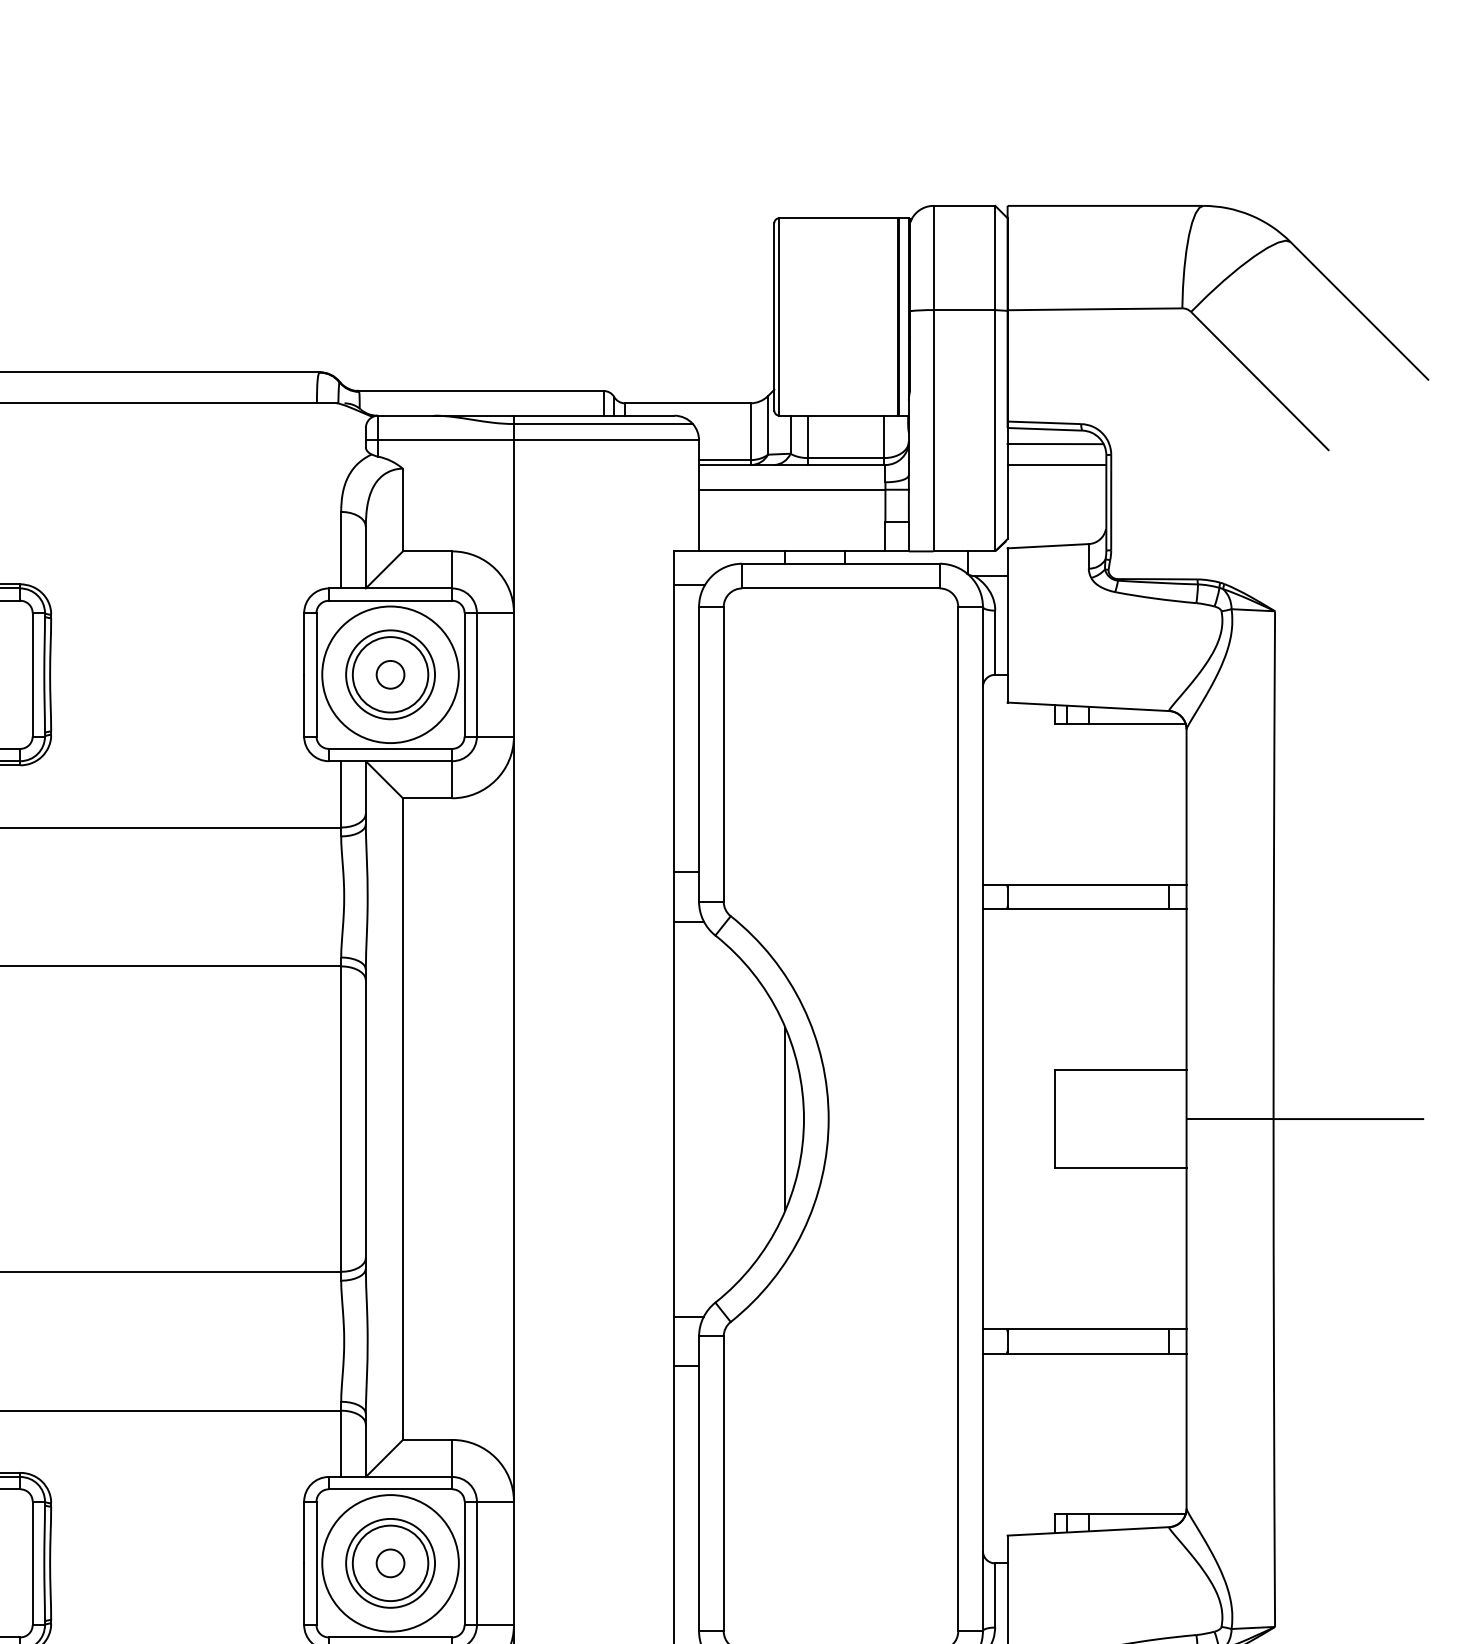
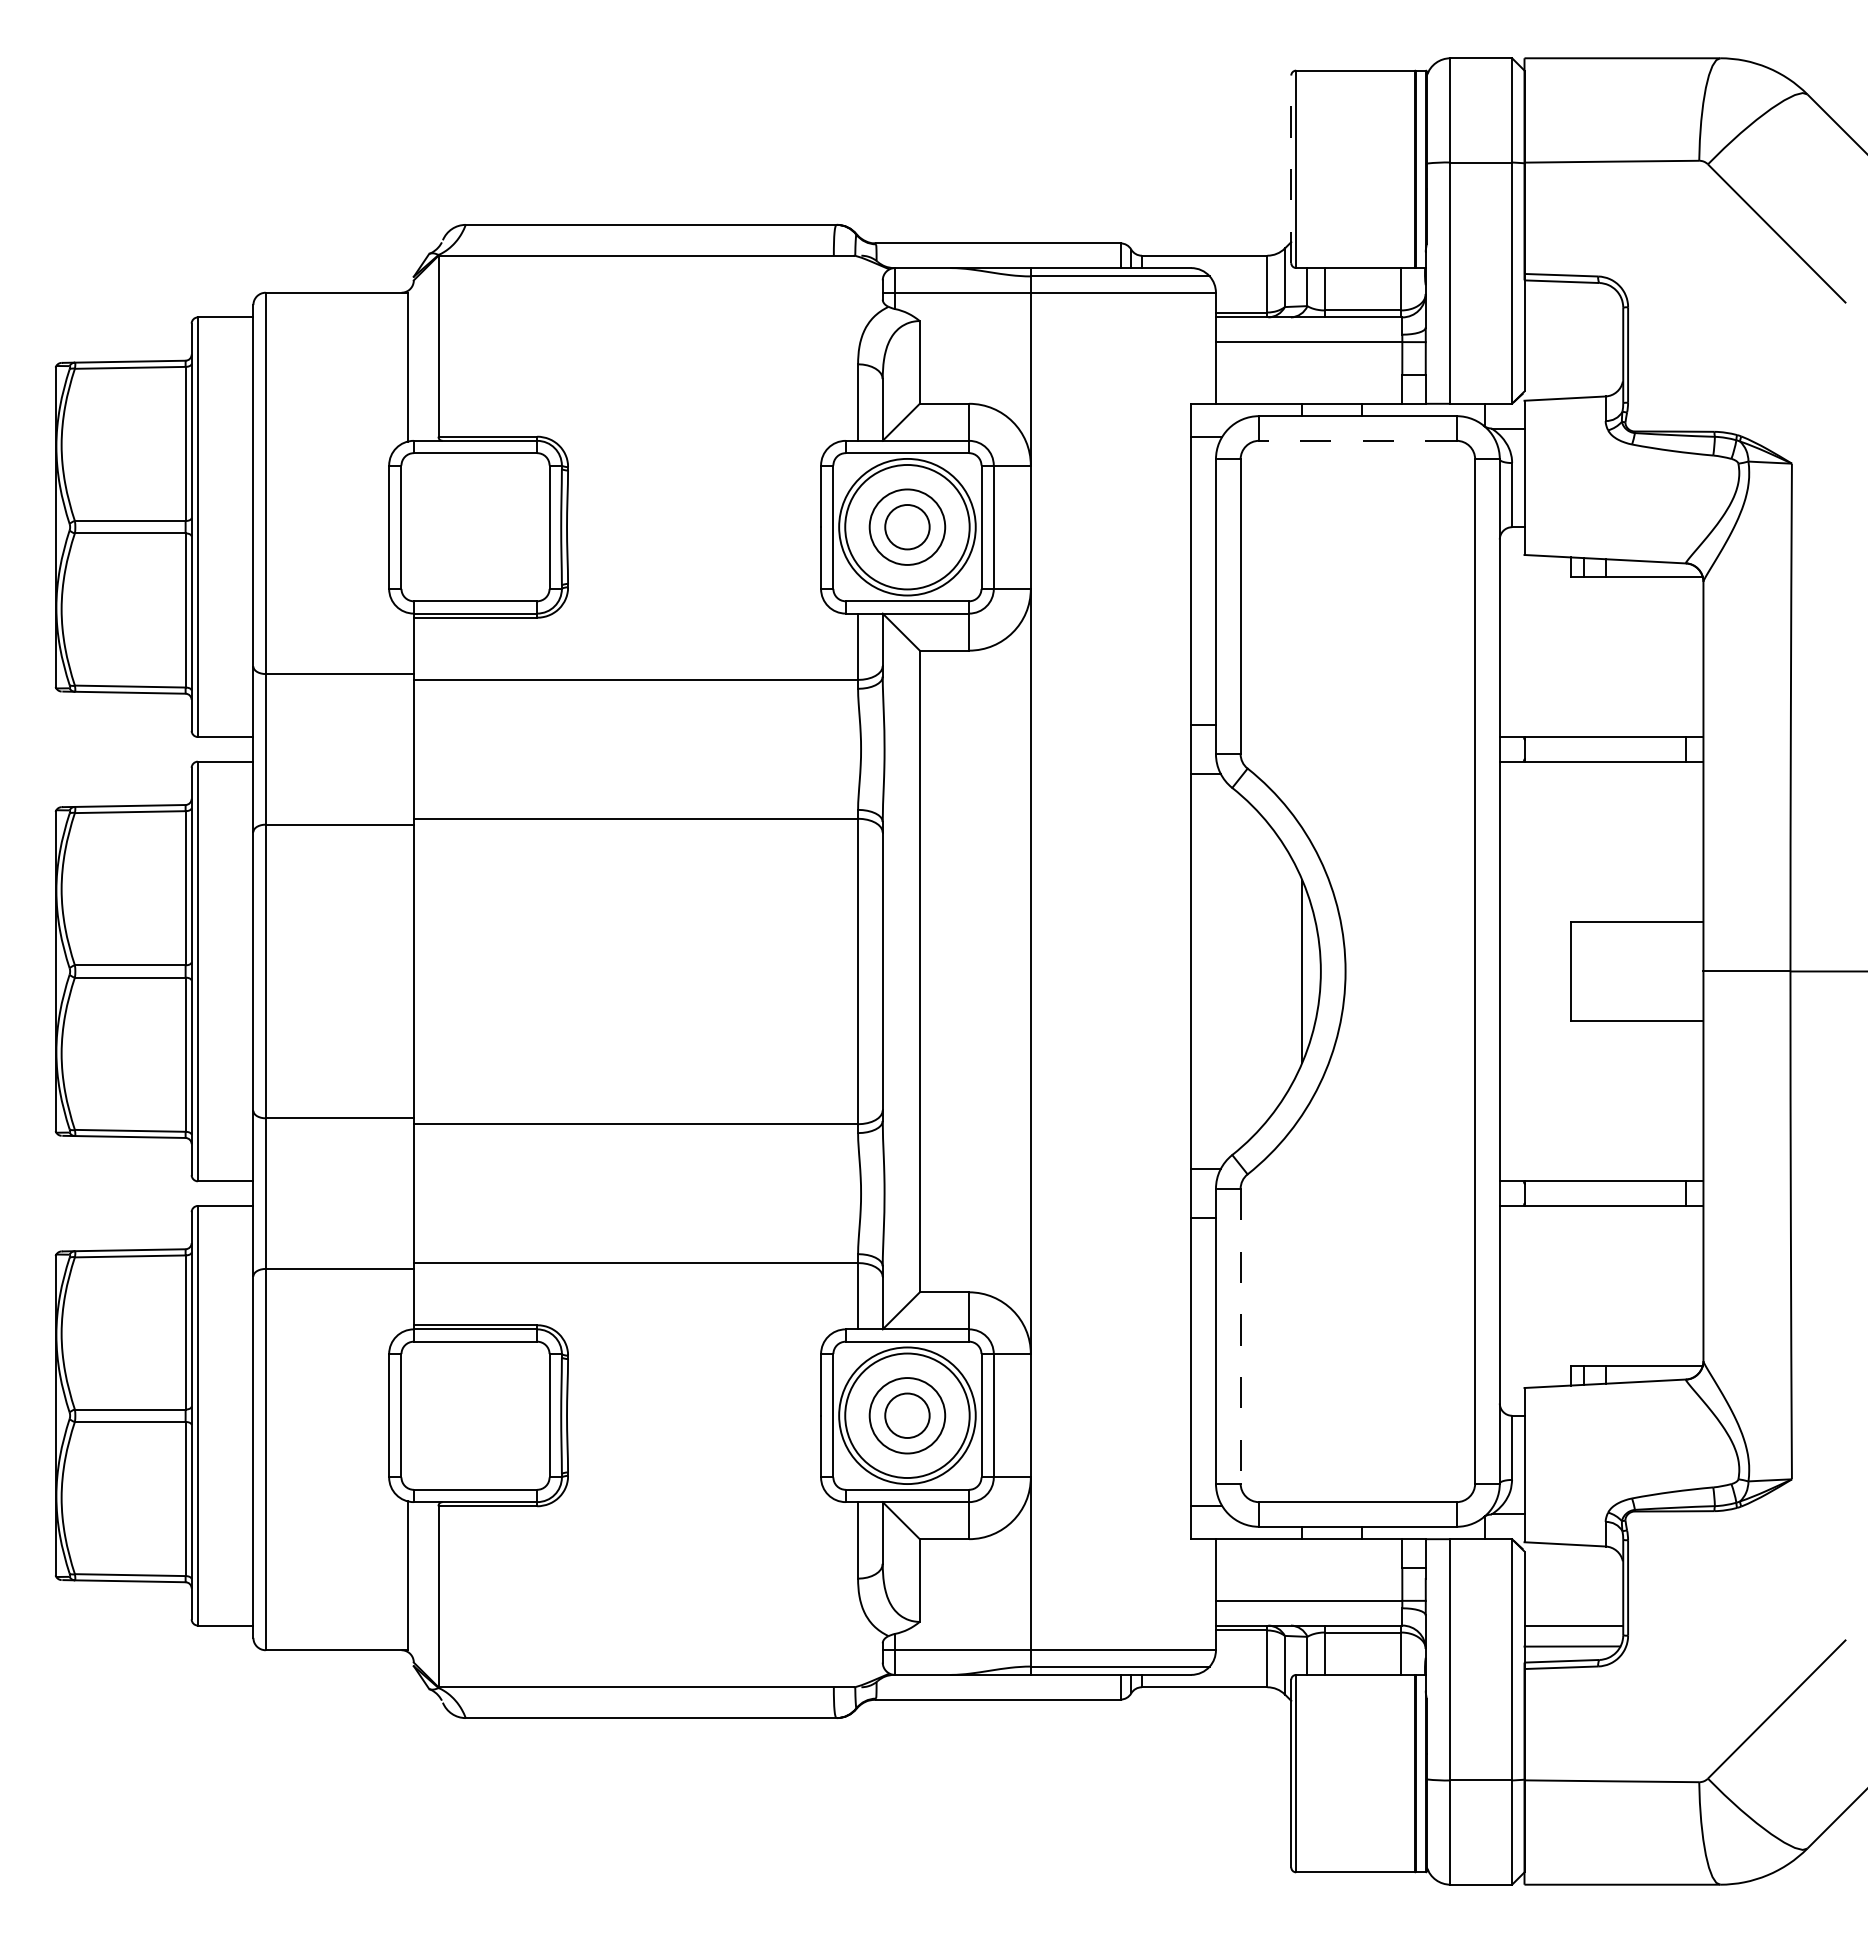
line: (774, 317) -> (1291, 169), solid -> dashed
line: (1055, 444) -> (1572, 296), removed
line: (1056, 465) -> (1573, 317), removed
line: (840, 588) -> (1357, 440), solid -> dashed
circle: (390, 674) -> (907, 526), size x1.4
circle: (390, 675) -> (907, 527), size x1.6
line: (723, 1484) -> (1240, 1336), solid -> dashed
circle: (390, 1563) -> (907, 1415), size x1.4
circle: (390, 1563) -> (907, 1415), size x1.6

